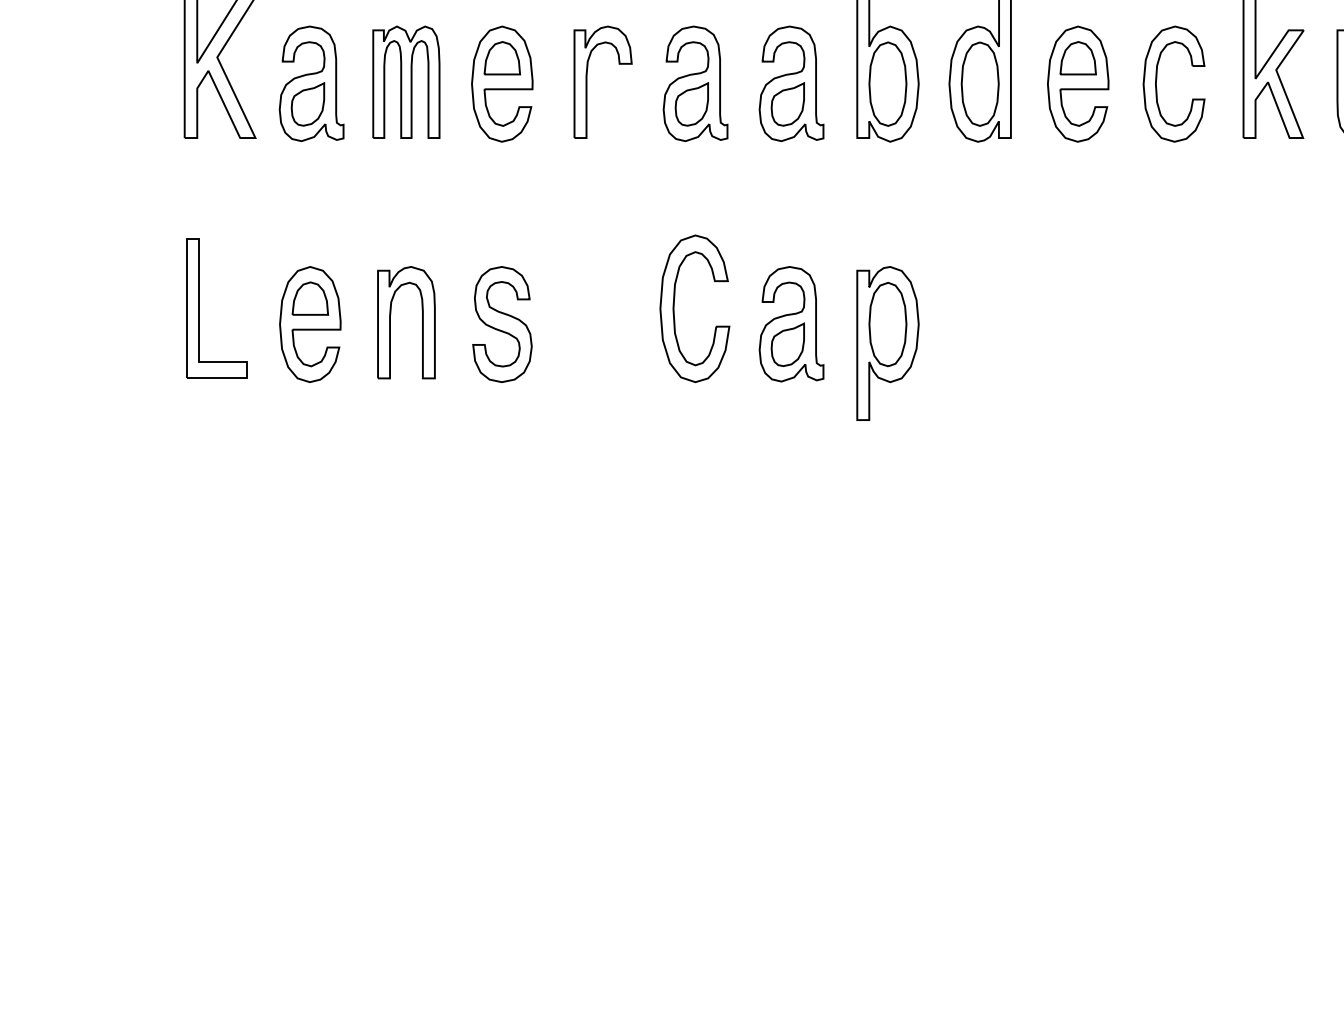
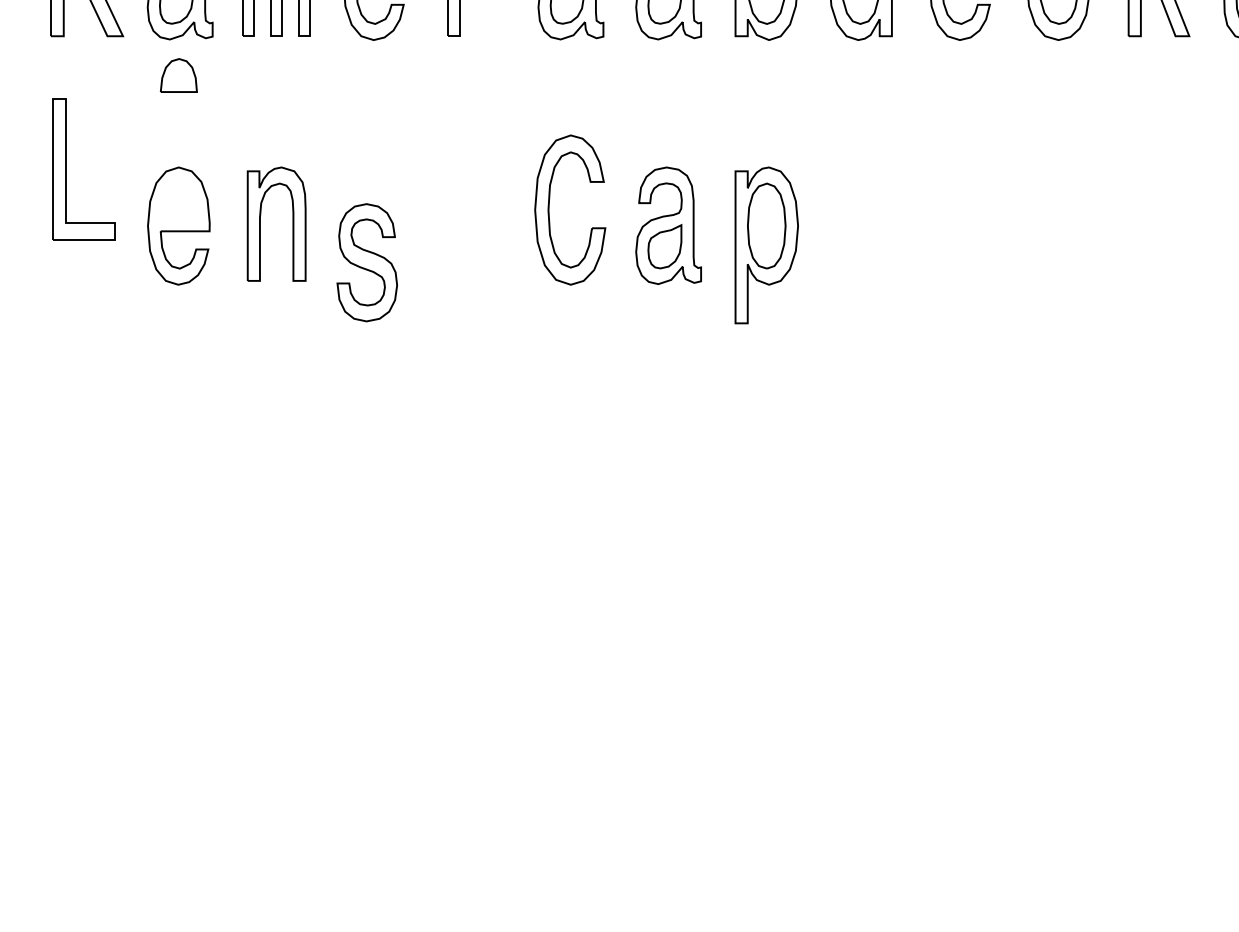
part: (310, 298) -> (179, 75), moved
part: (199, 308) -> (66, 169), moved
part: (502, 324) -> (367, 262), moved

